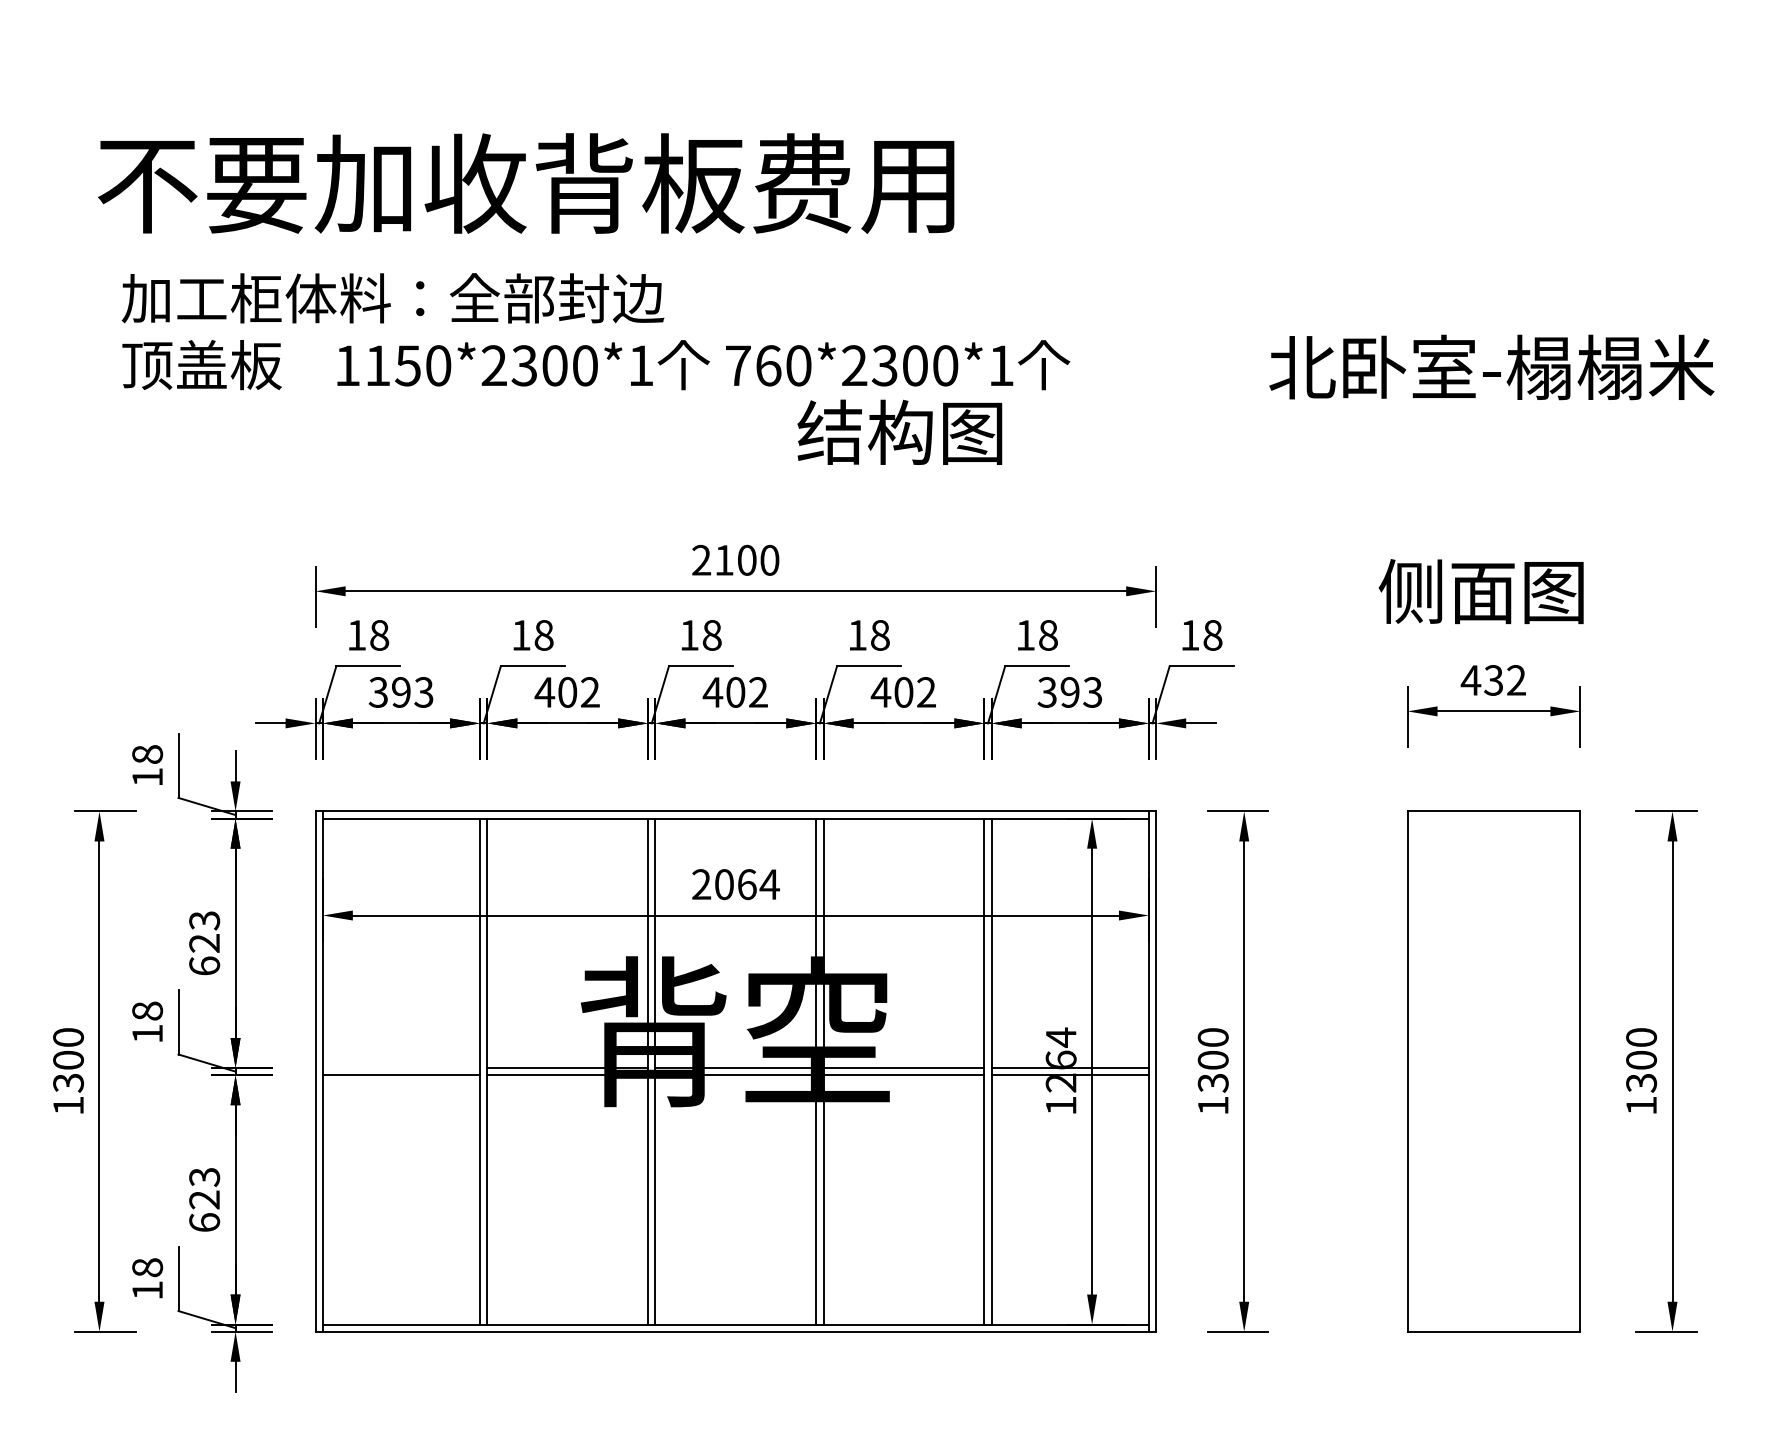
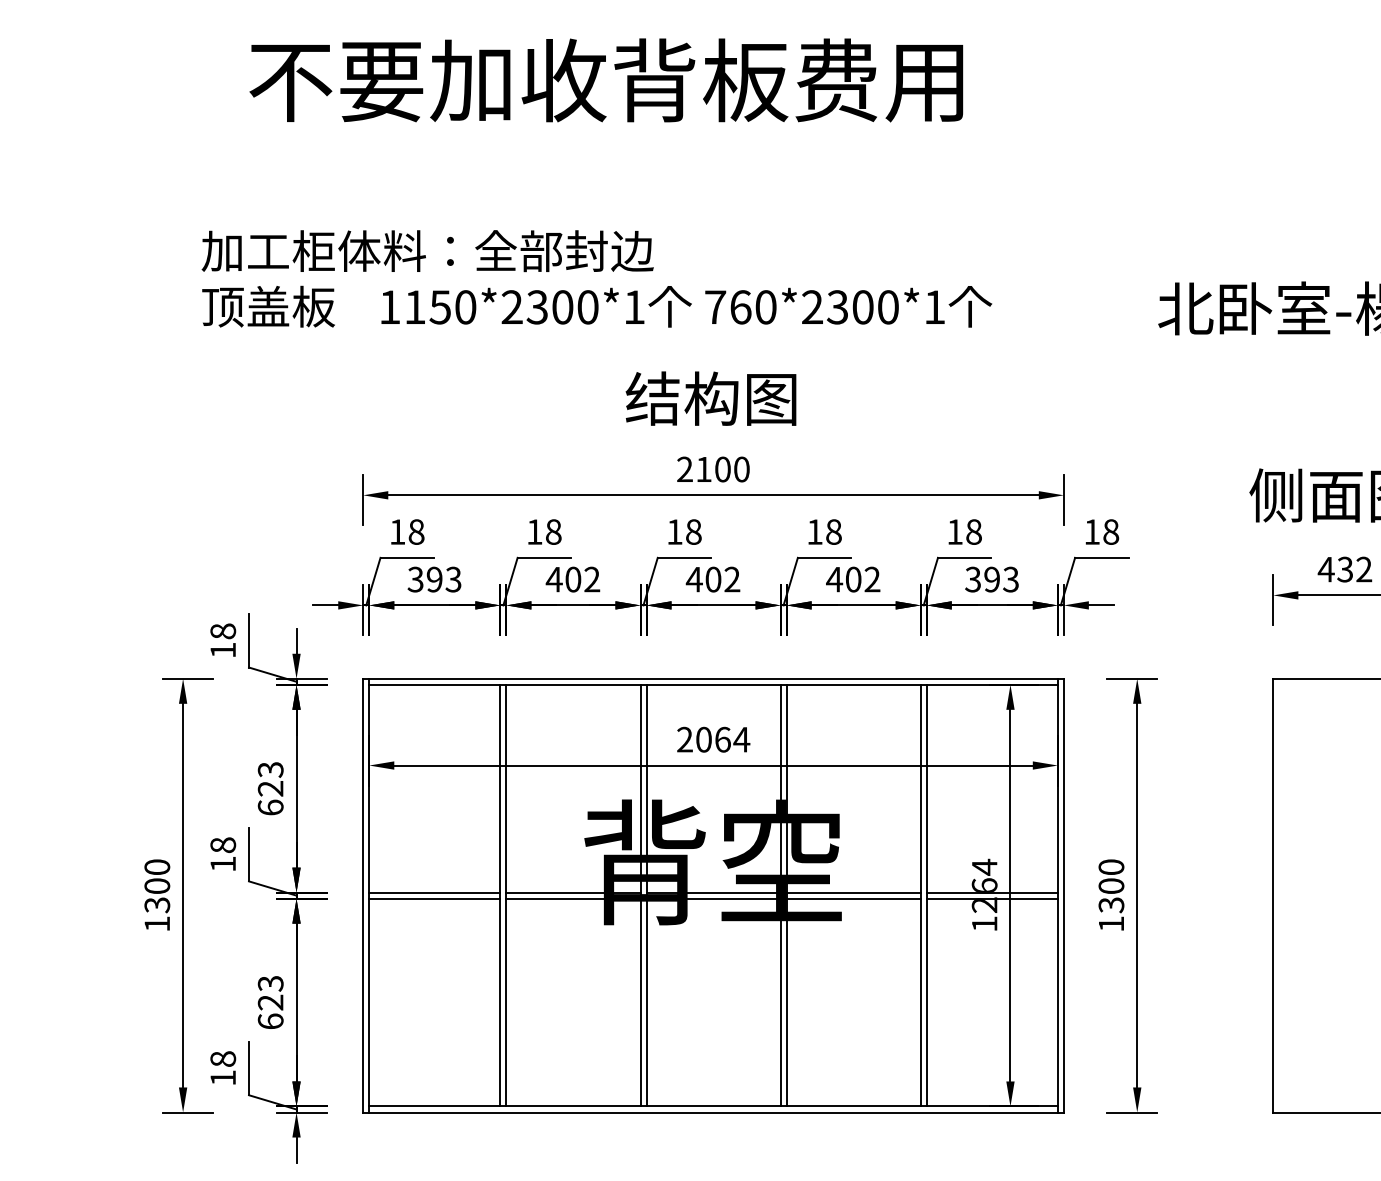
text: (526, 183) -> (606, 80), moved
text: (899, 431) -> (710, 397), moved
line: (401, 1068) -> (434, 893), added

